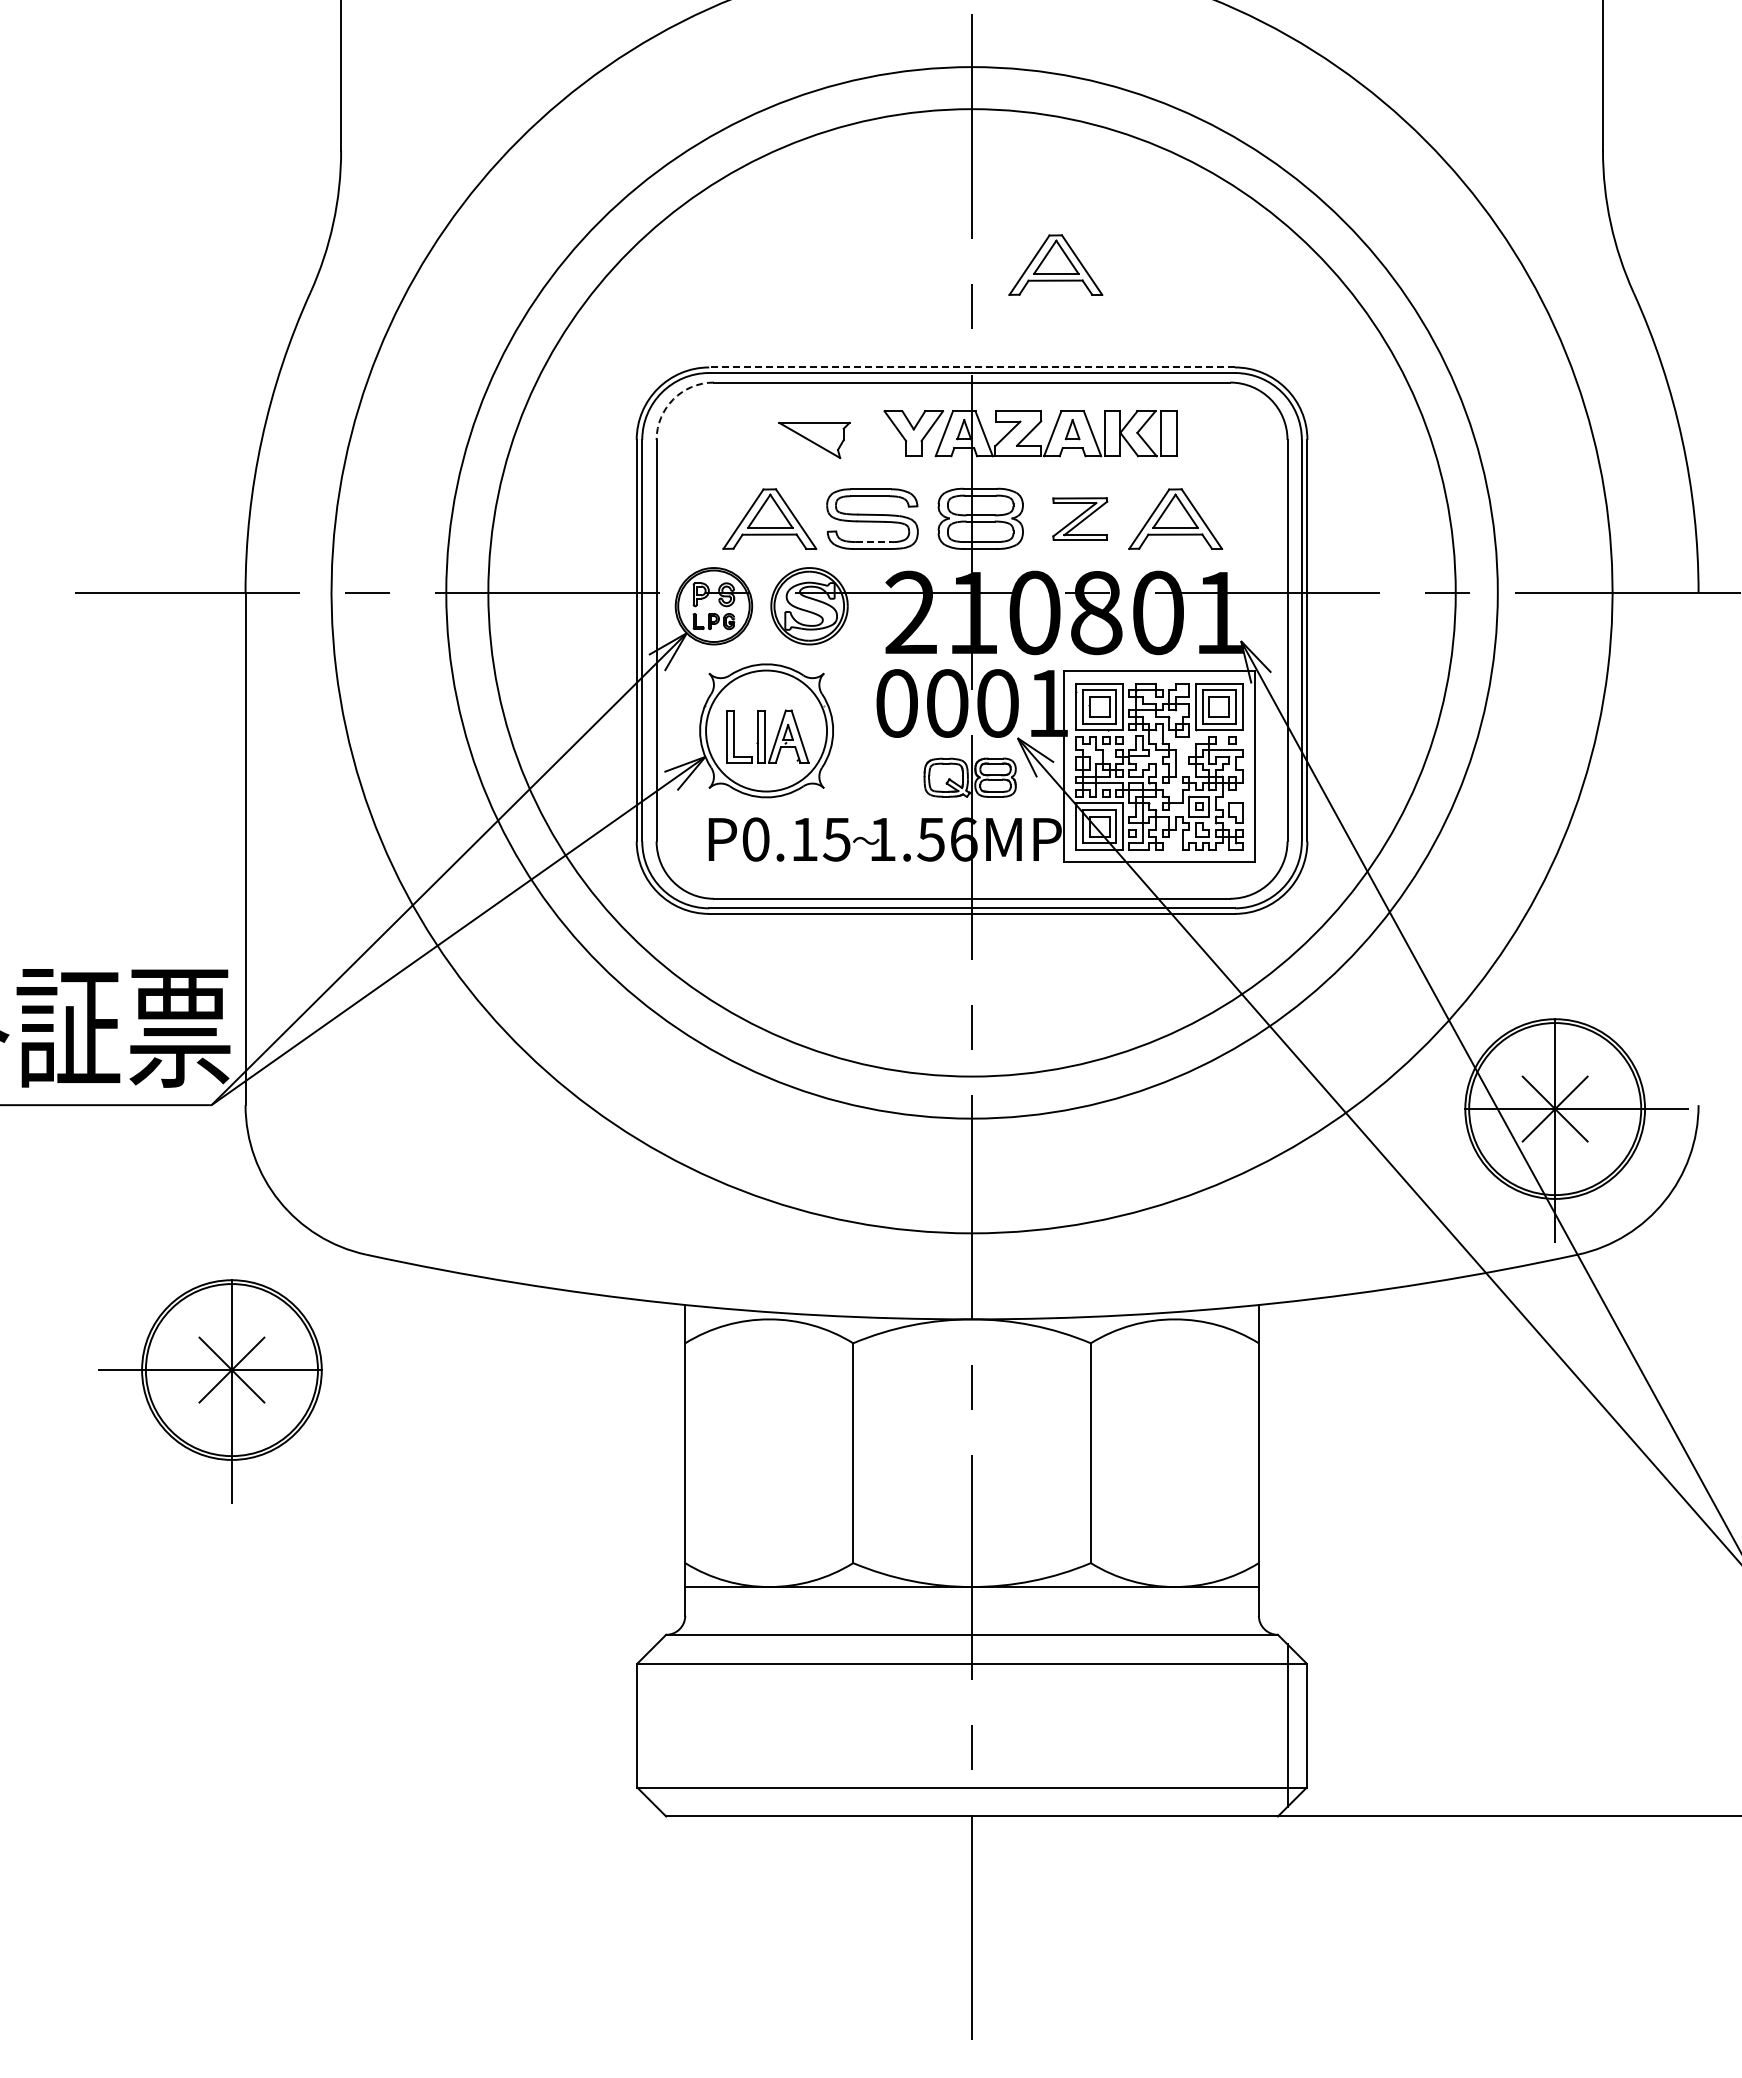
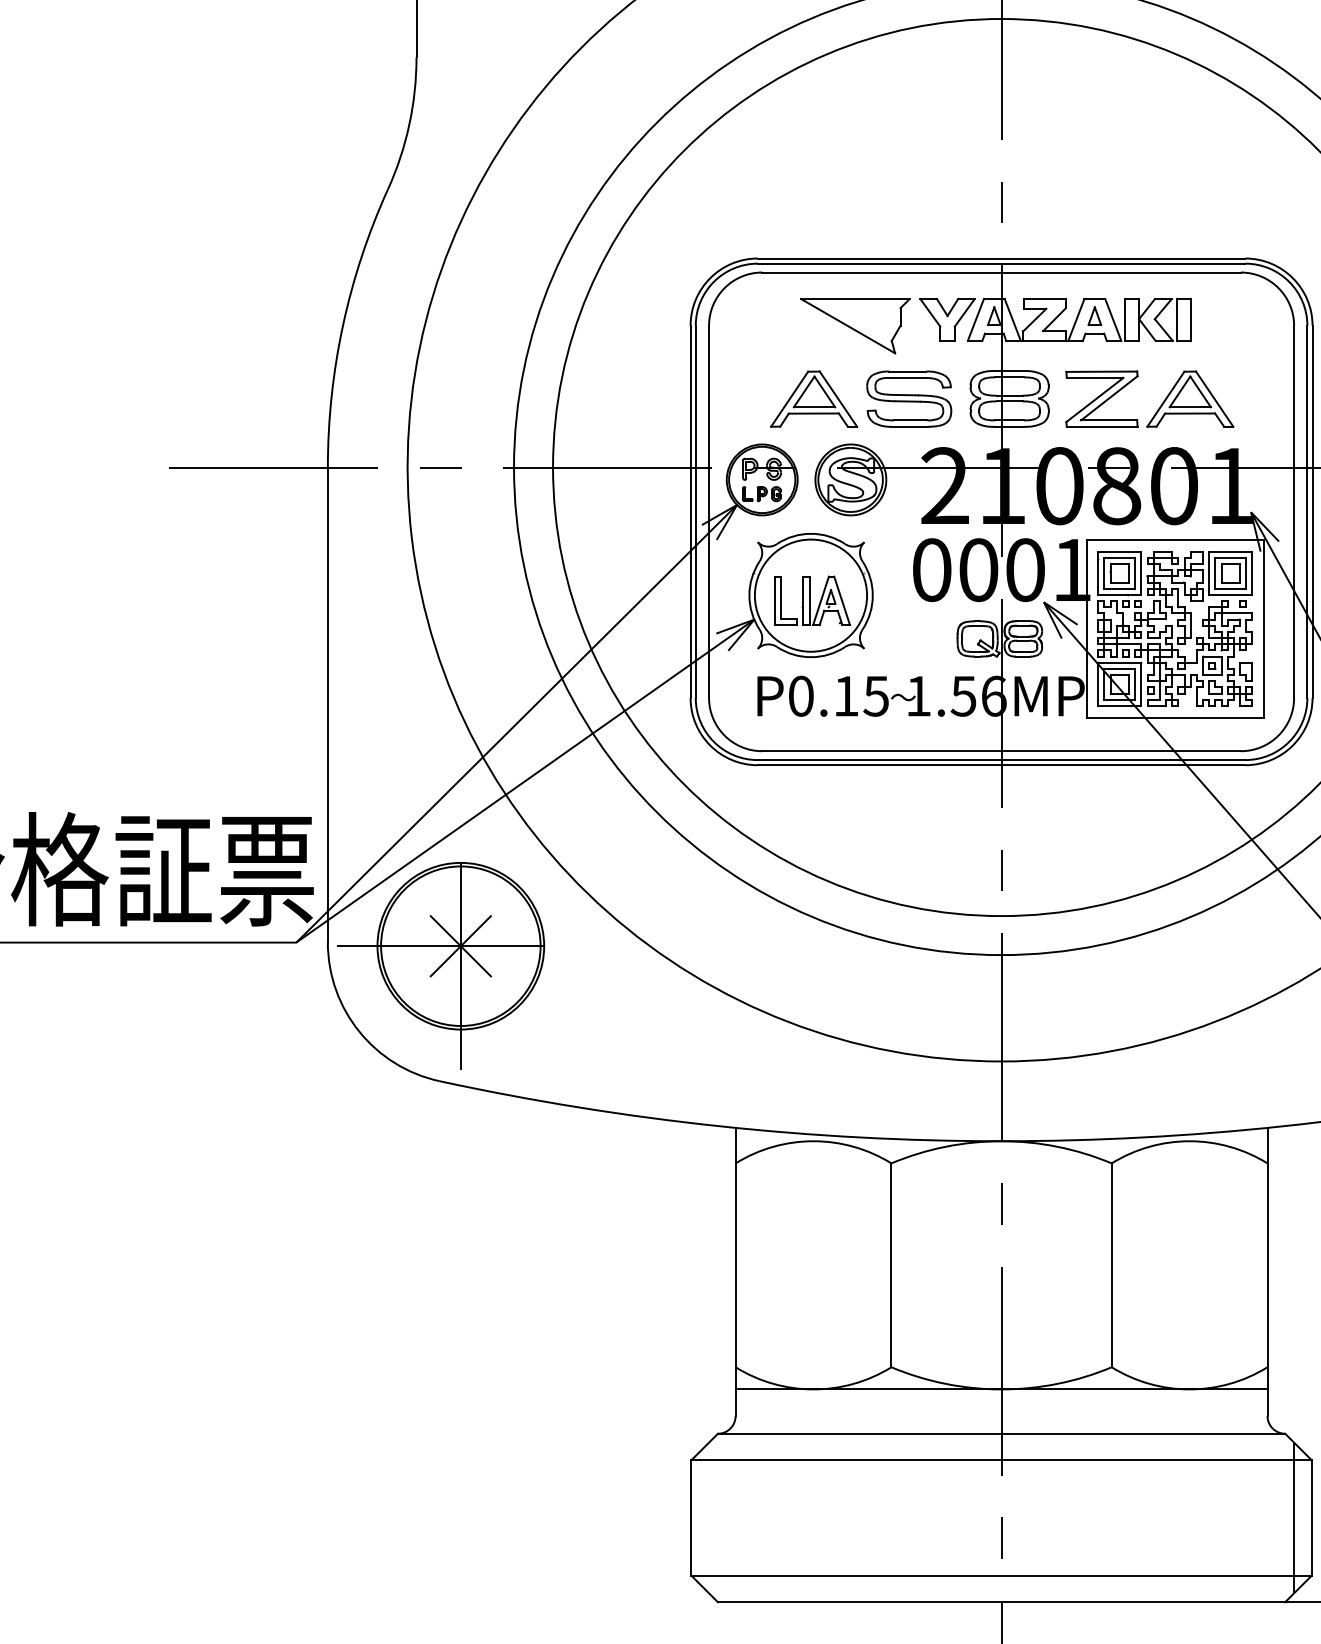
part: (1055, 264) -> (1078, 163), removed
line: (972, 367) -> (1001, 258), dashed -> solid
arc: (673, 399) -> (724, 288), dashed -> solid
part: (814, 440) -> (855, 326), size x1.67
part: (1079, 518) -> (1101, 398), size x1.43
line: (874, 542) -> (911, 420), dashed -> solid
part: (210, 1391) -> (440, 966), moved

